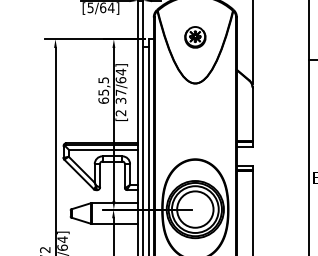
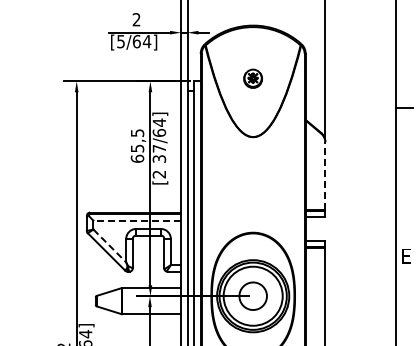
part: (194, 37) -> (252, 78), size x0.7
line: (252, 114) -> (325, 176), solid -> dashed
line: (103, 149) -> (137, 220), solid -> dashed
line: (82, 170) -> (110, 246), solid -> dashed
circle: (195, 209) -> (253, 296), size x0.6

